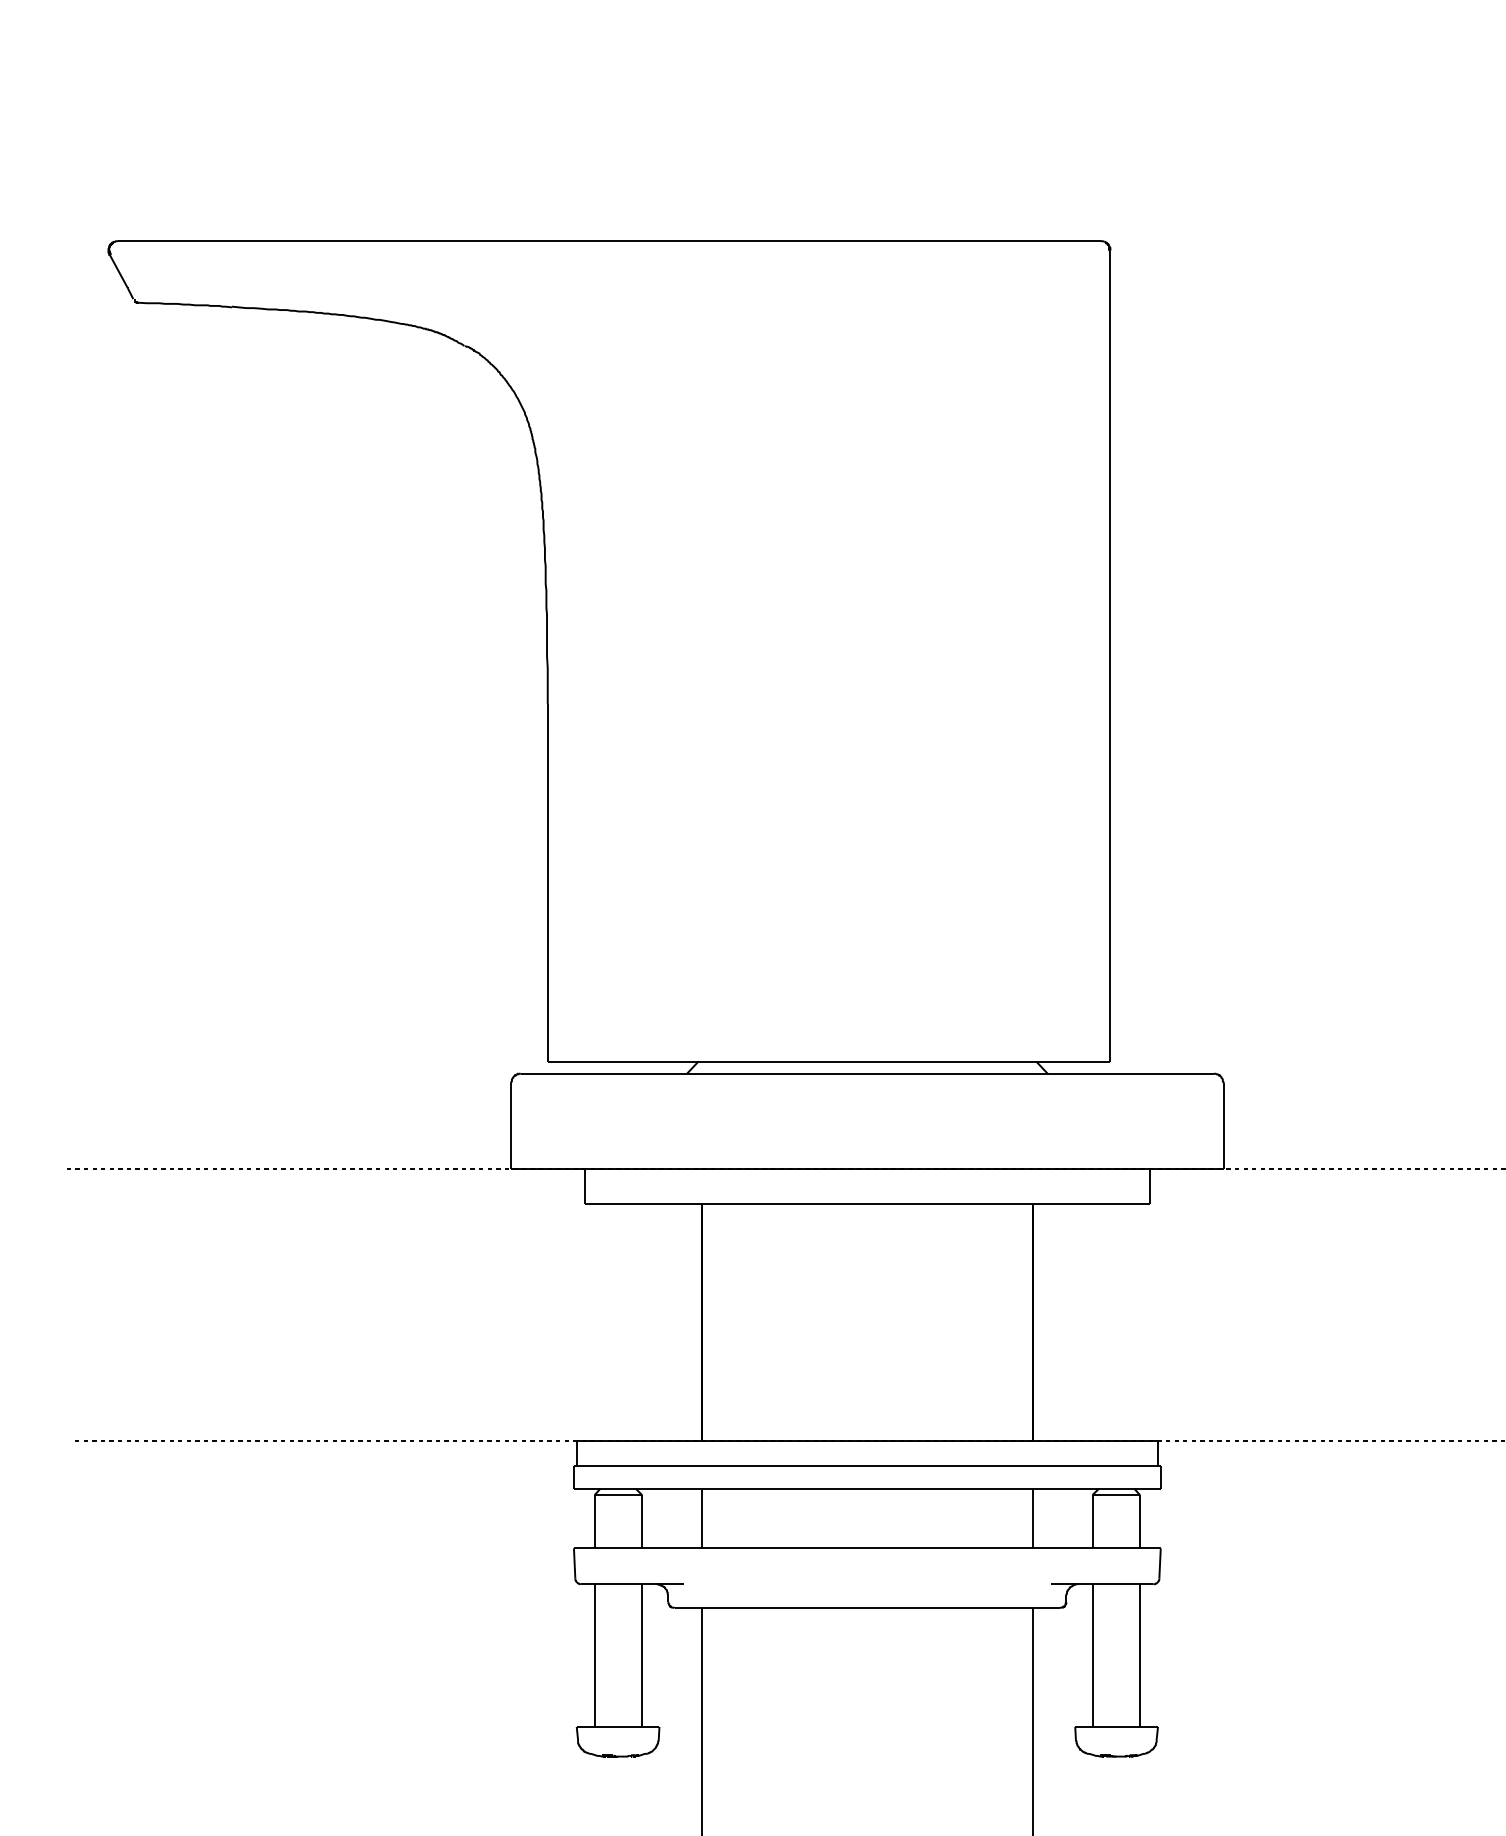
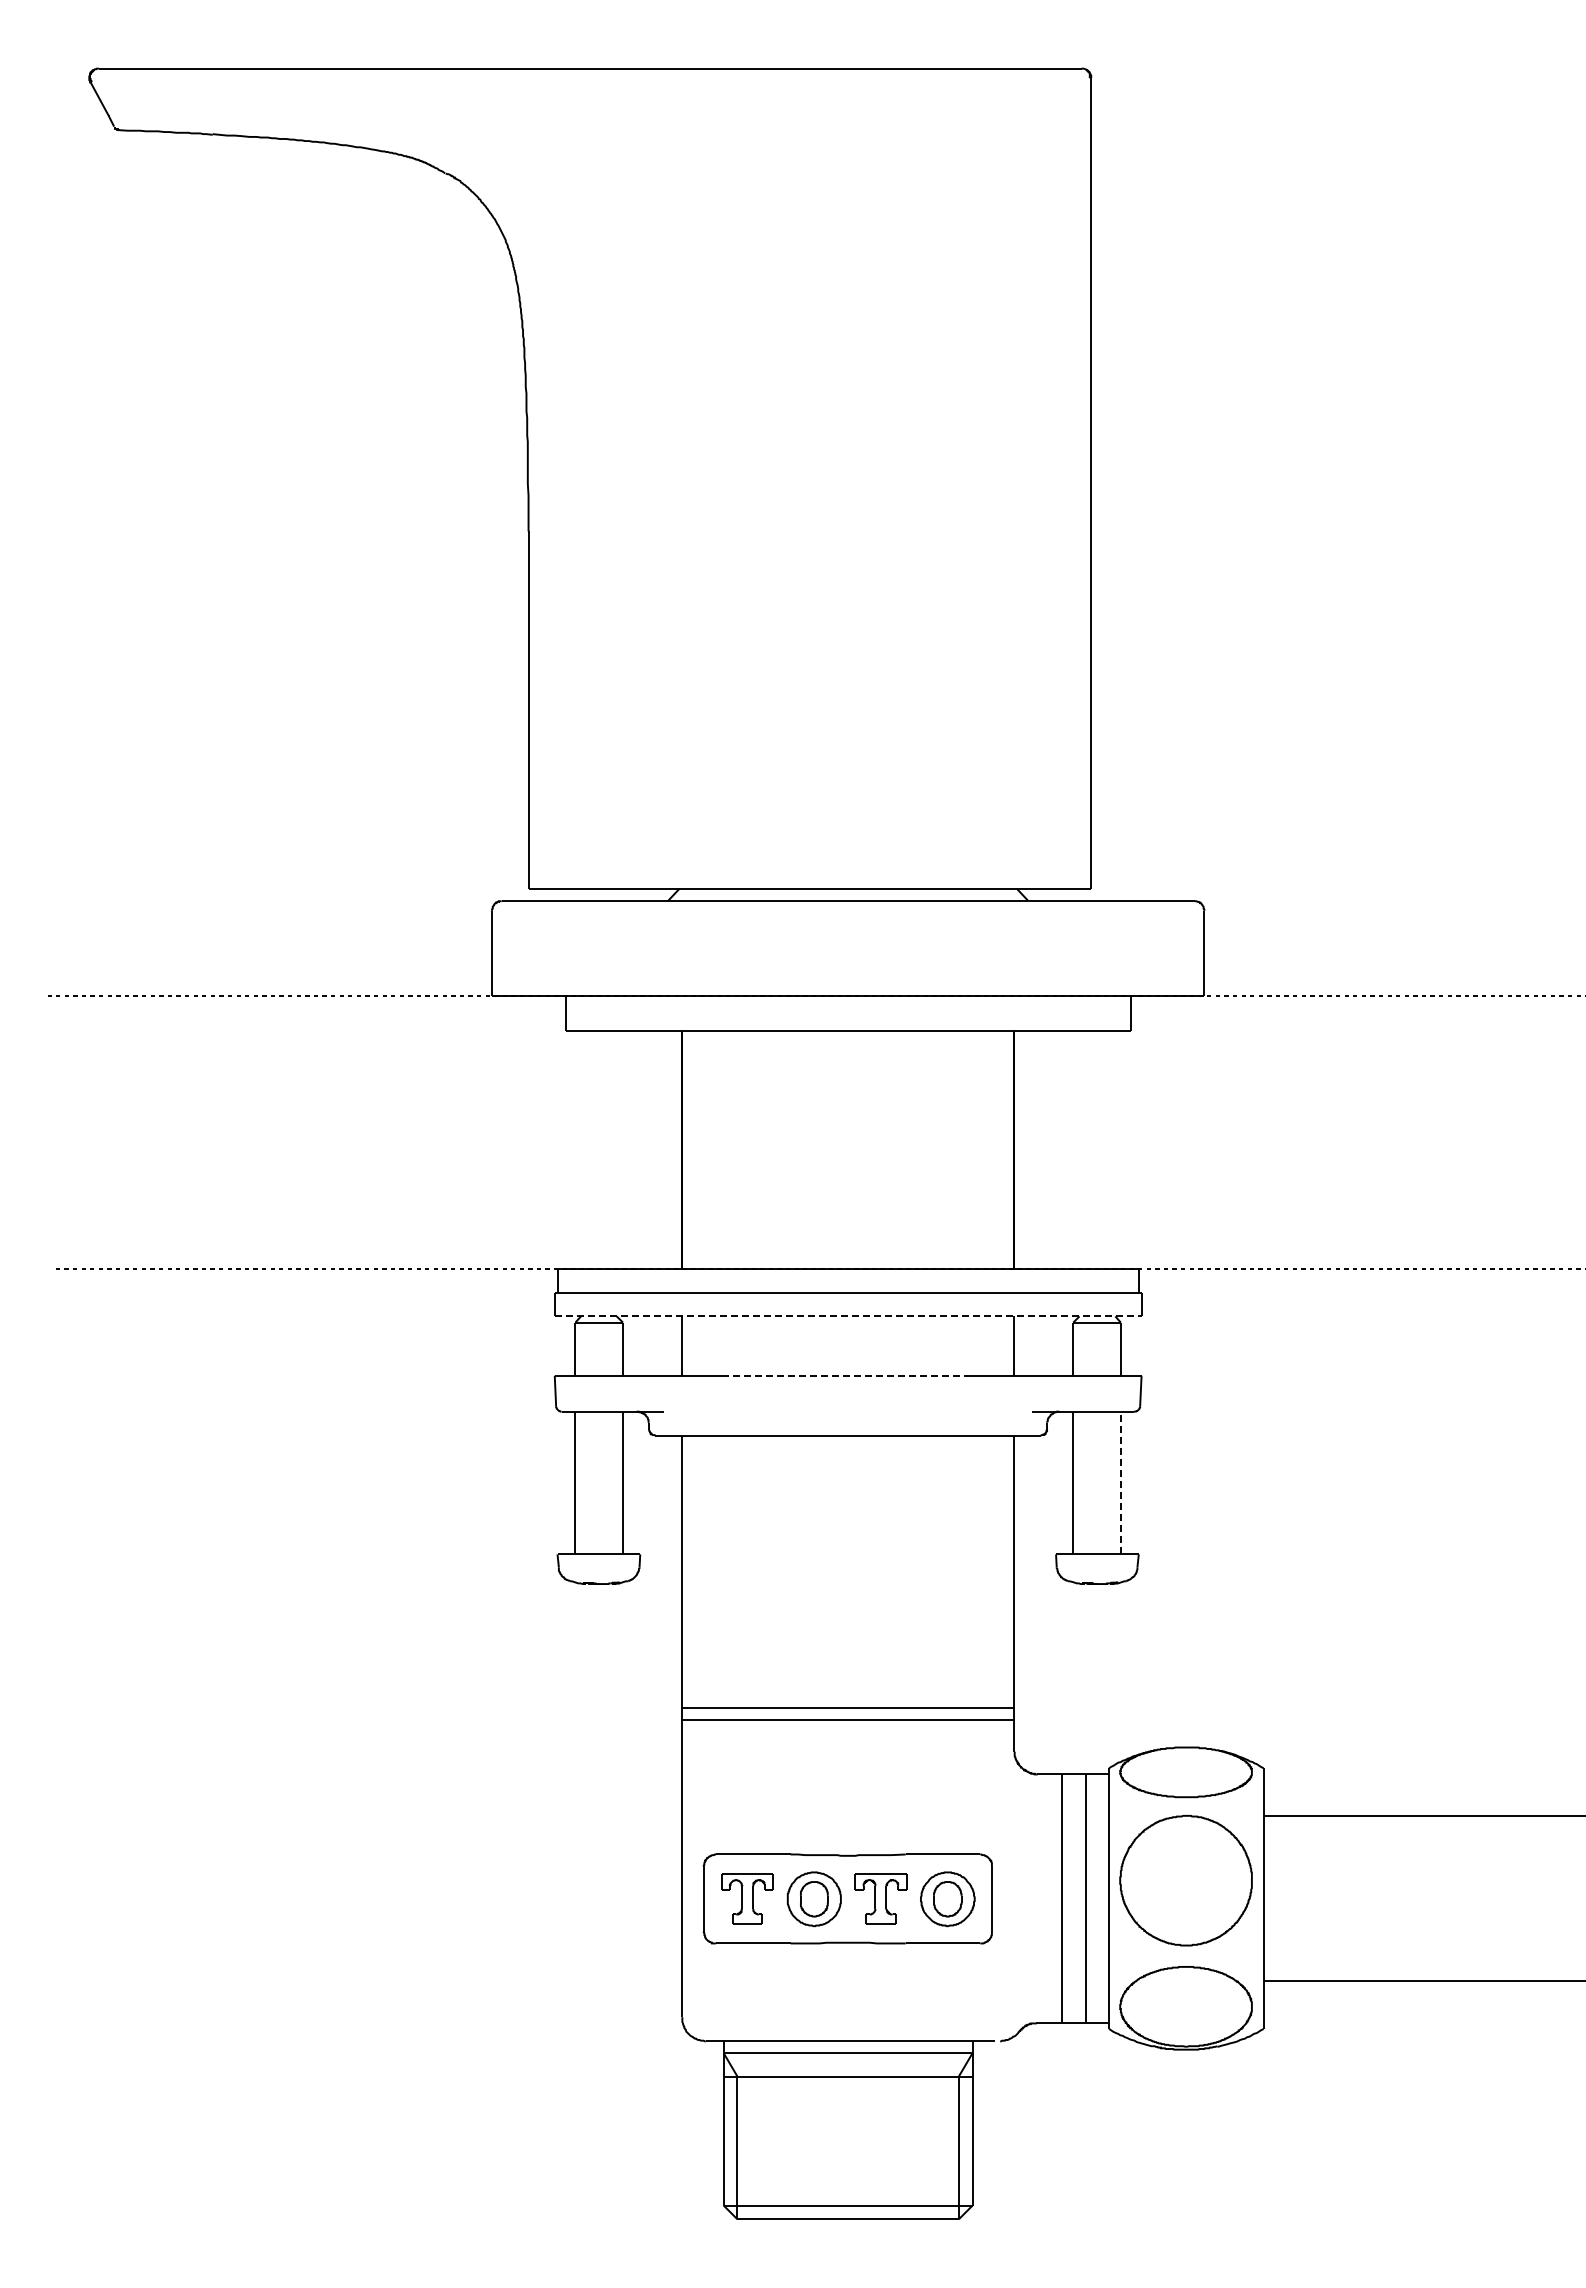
line: (867, 1489) -> (848, 1316), solid -> dashed
line: (866, 1548) -> (847, 1375), solid -> dashed
line: (1139, 1655) -> (1120, 1482), solid -> dashed

